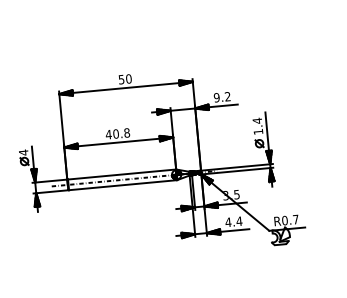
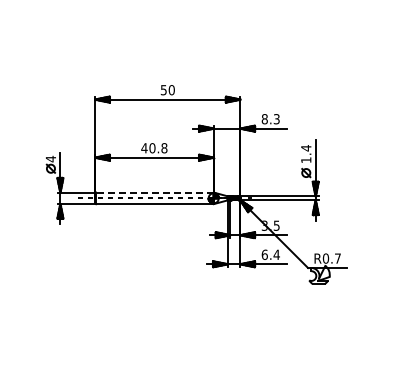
text: (222, 97) -> (270, 119), 9.2 -> 8.3
line: (121, 174) -> (154, 192), solid -> dashed
text: (228, 222) -> (264, 254), 4.4 -> 6.4

